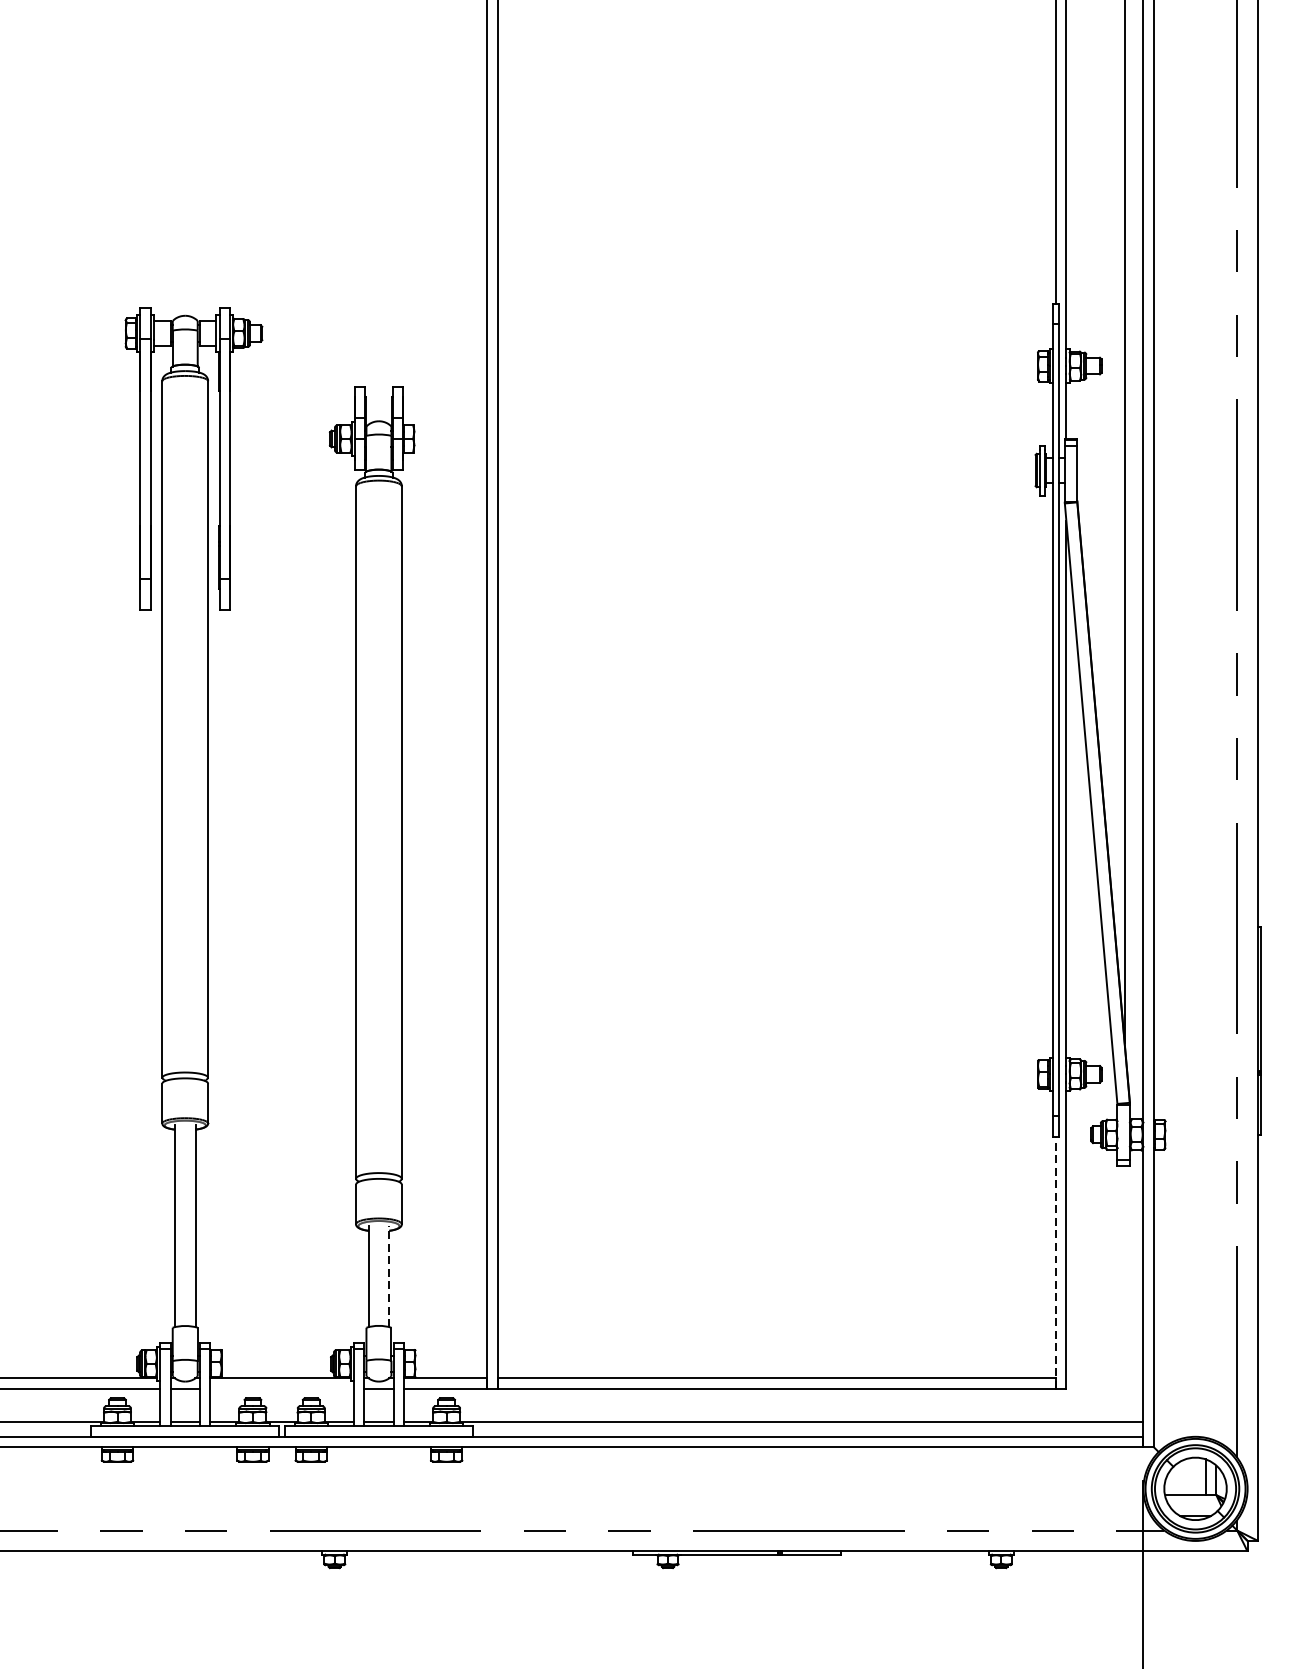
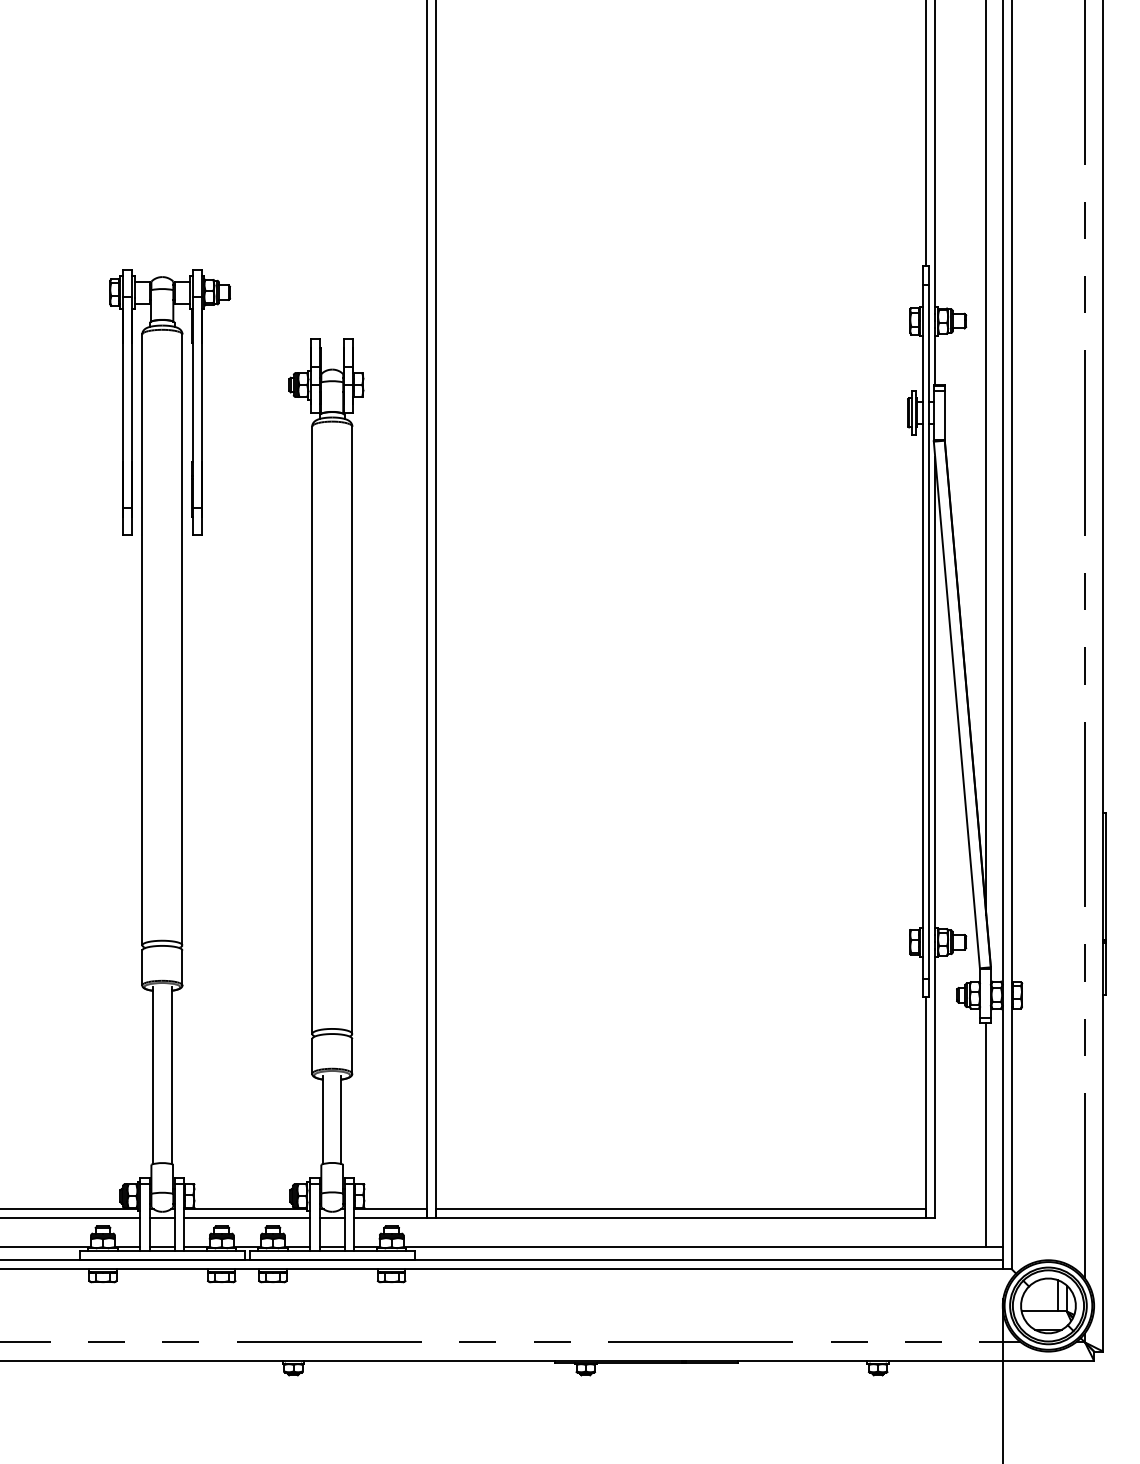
line: (1056, 1262) -> (926, 1107), dashed -> solid
line: (389, 1276) -> (341, 1119), dashed -> solid
line: (1124, 1294) -> (986, 1135), added
line: (282, 1389) -> (247, 1218), added

